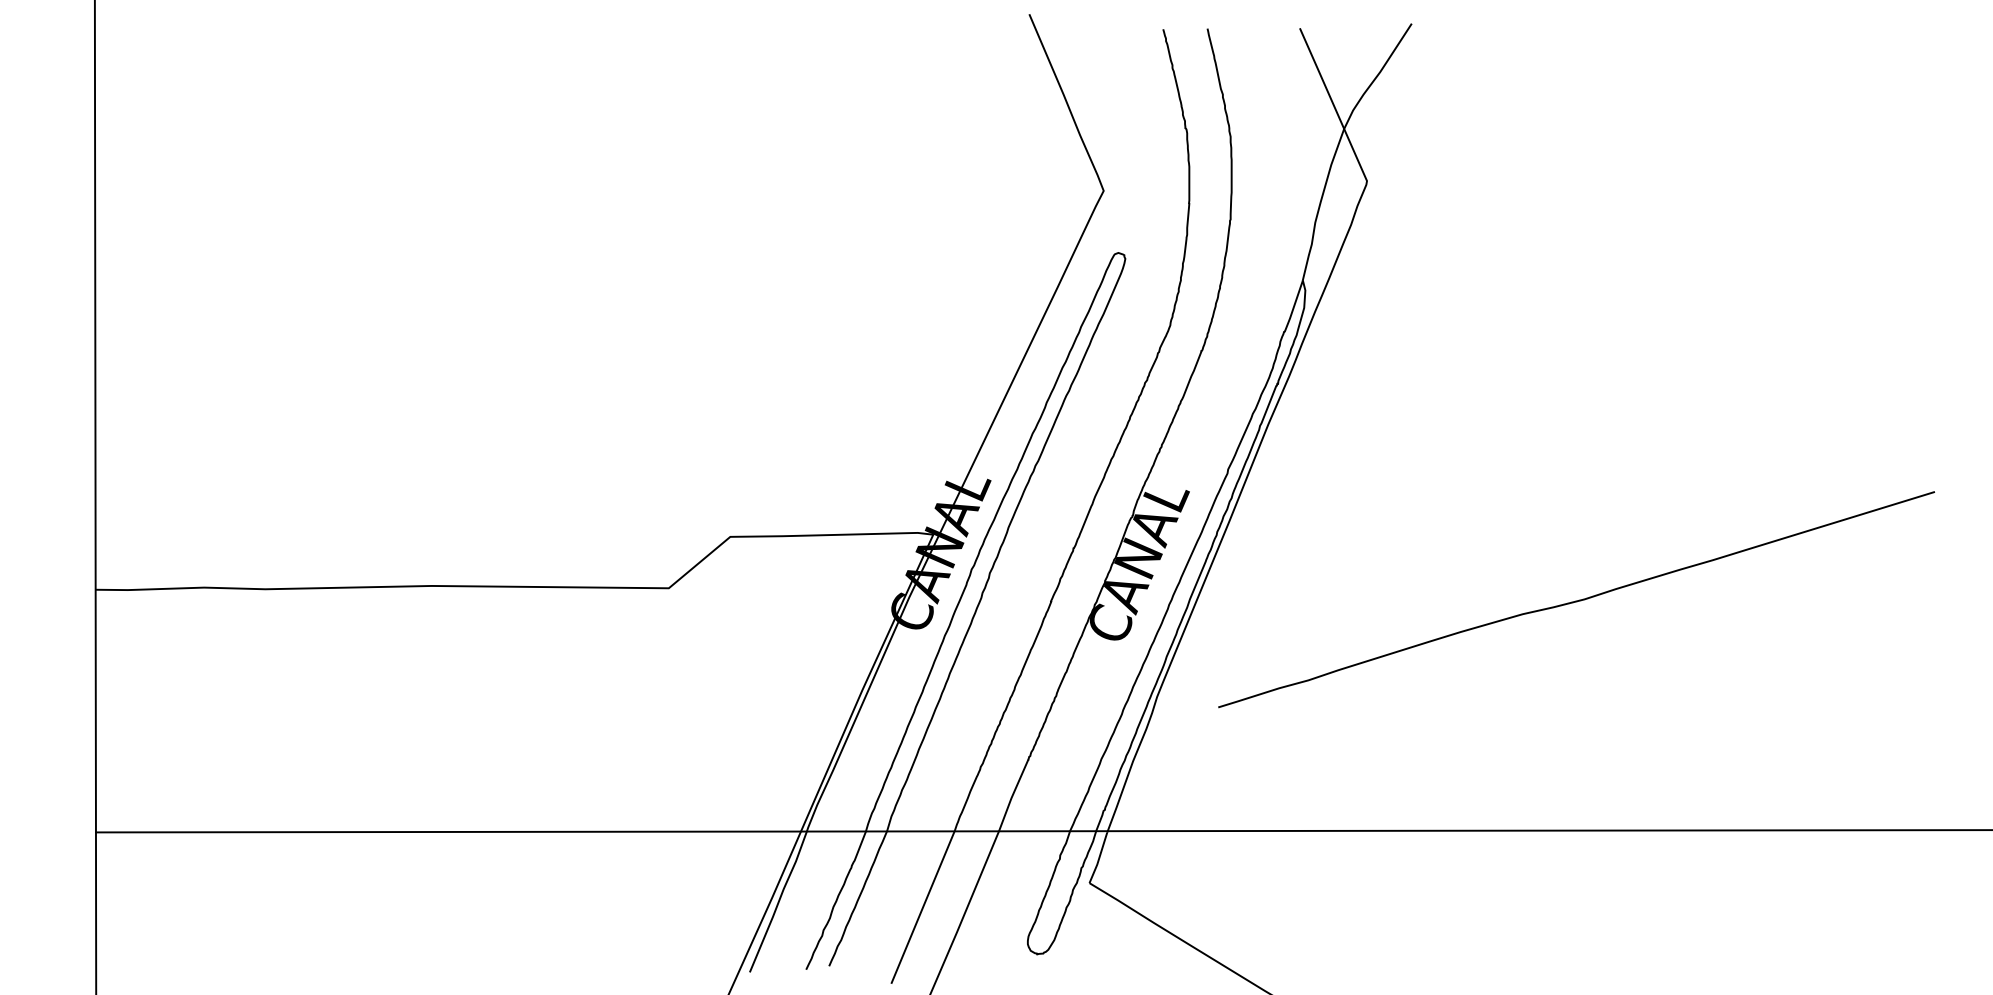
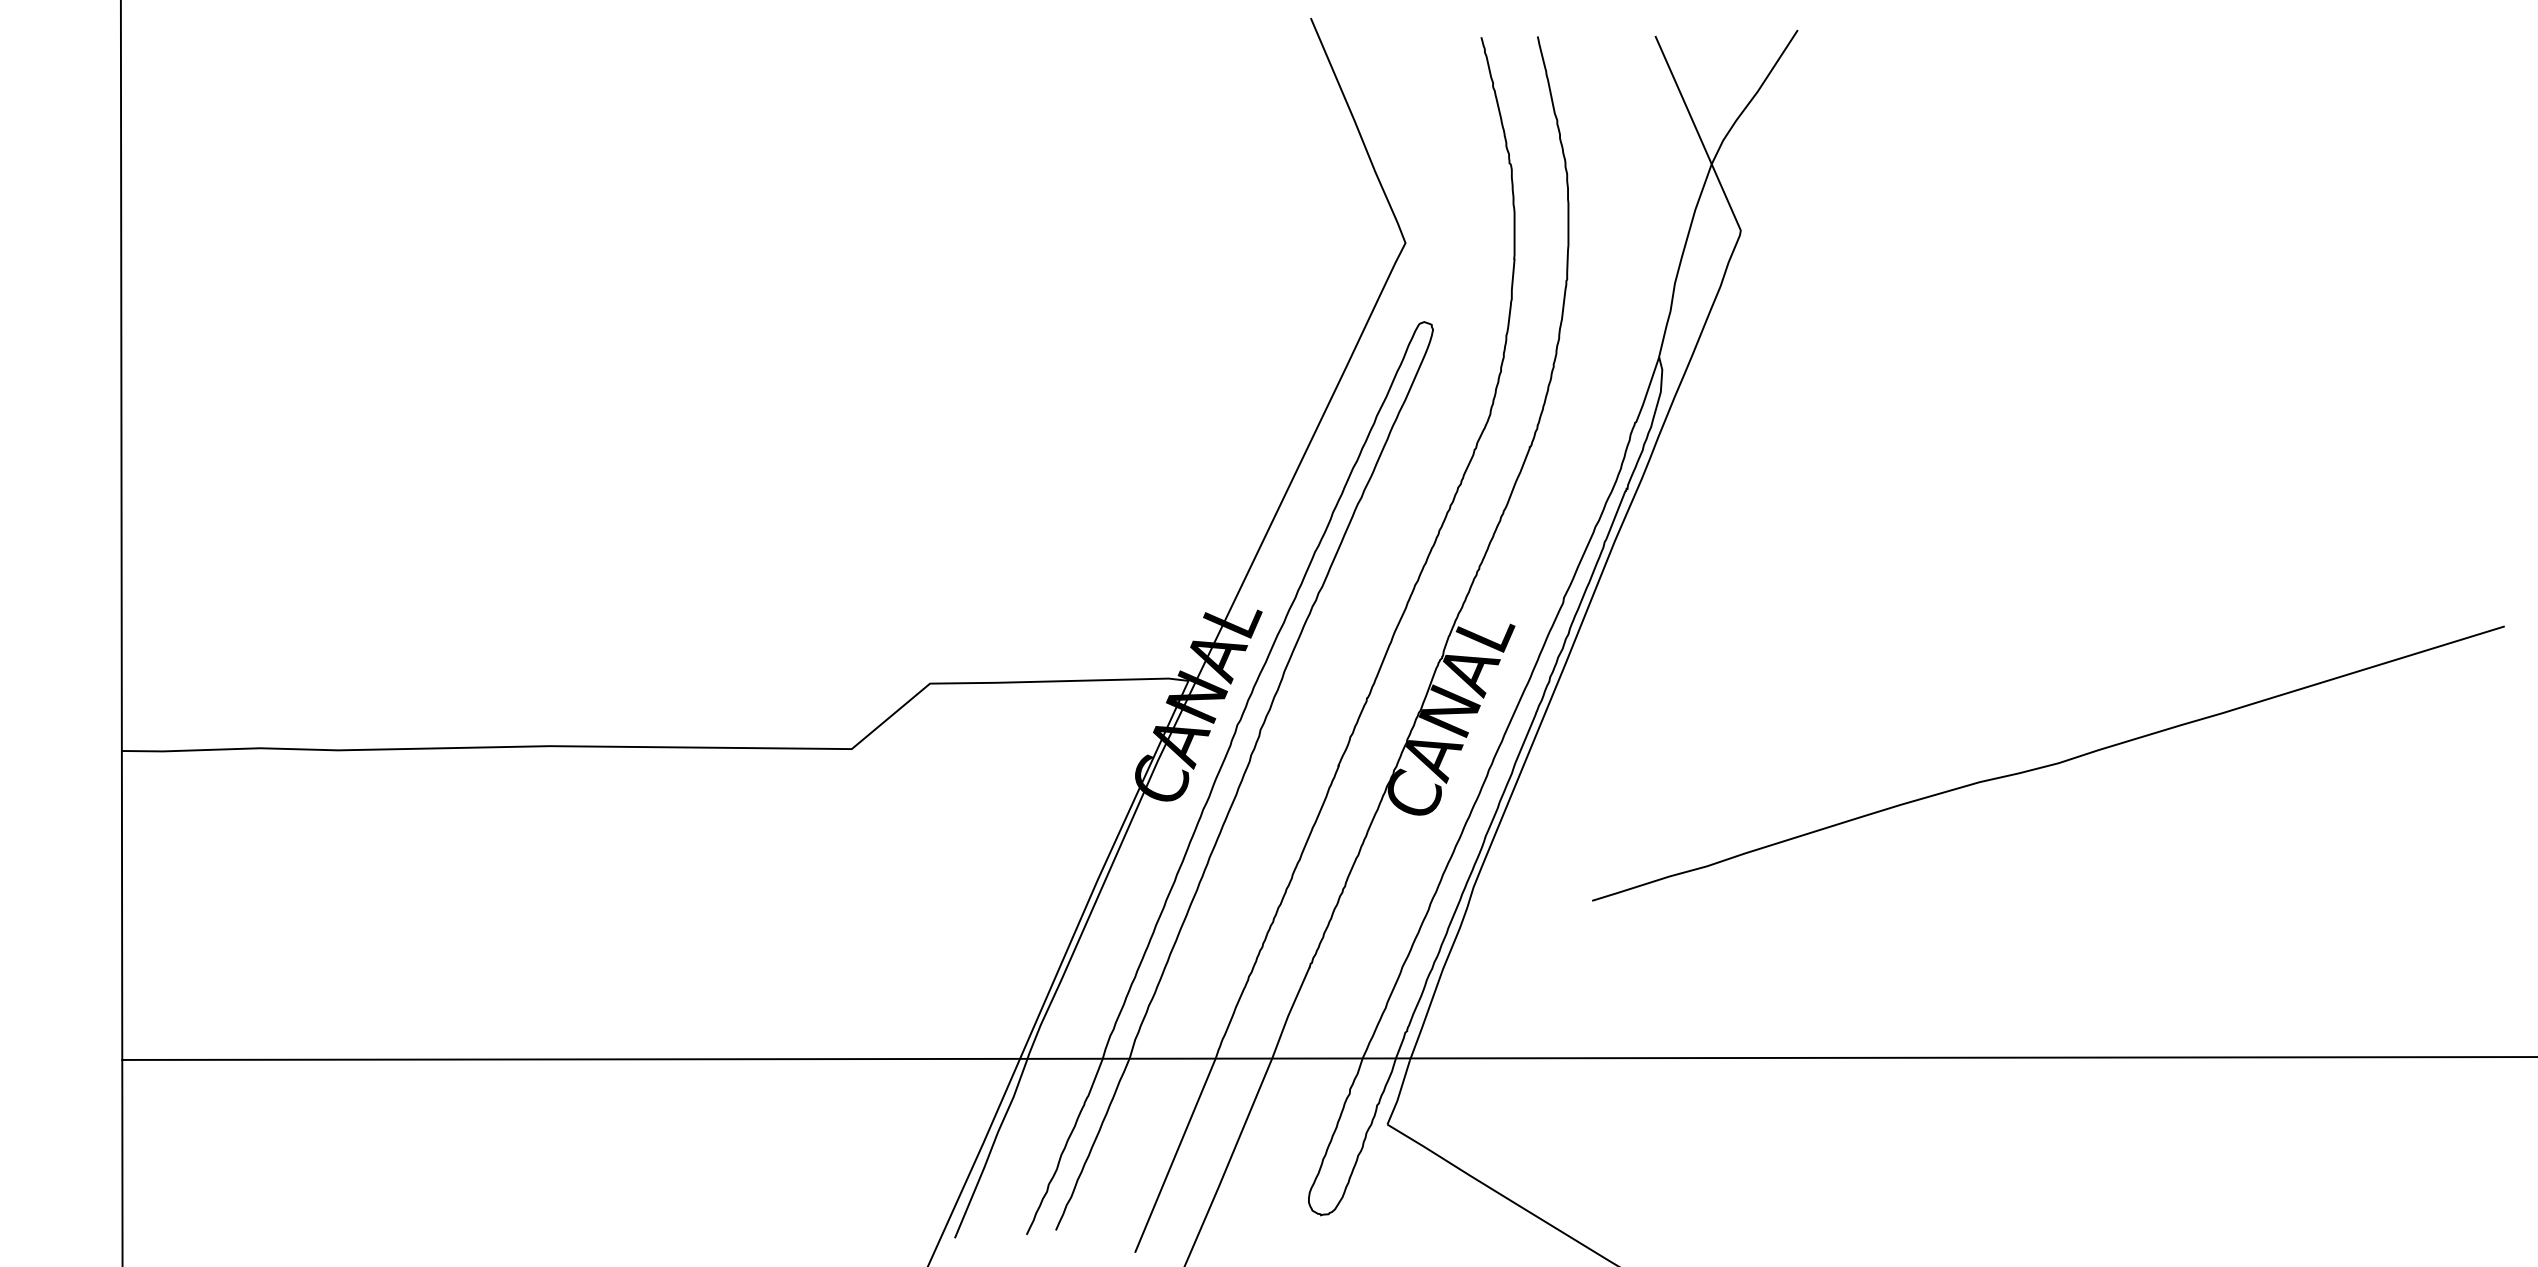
curve: (1576, 600) -> (2048, 764), moved

